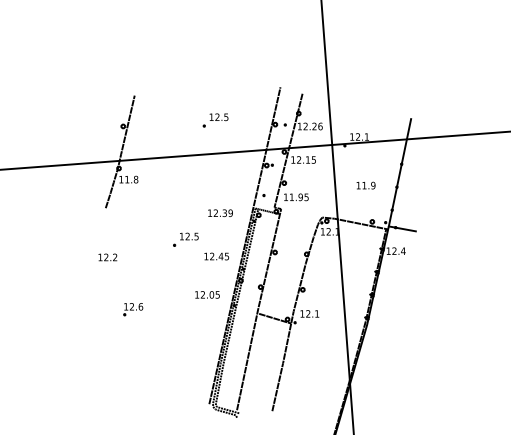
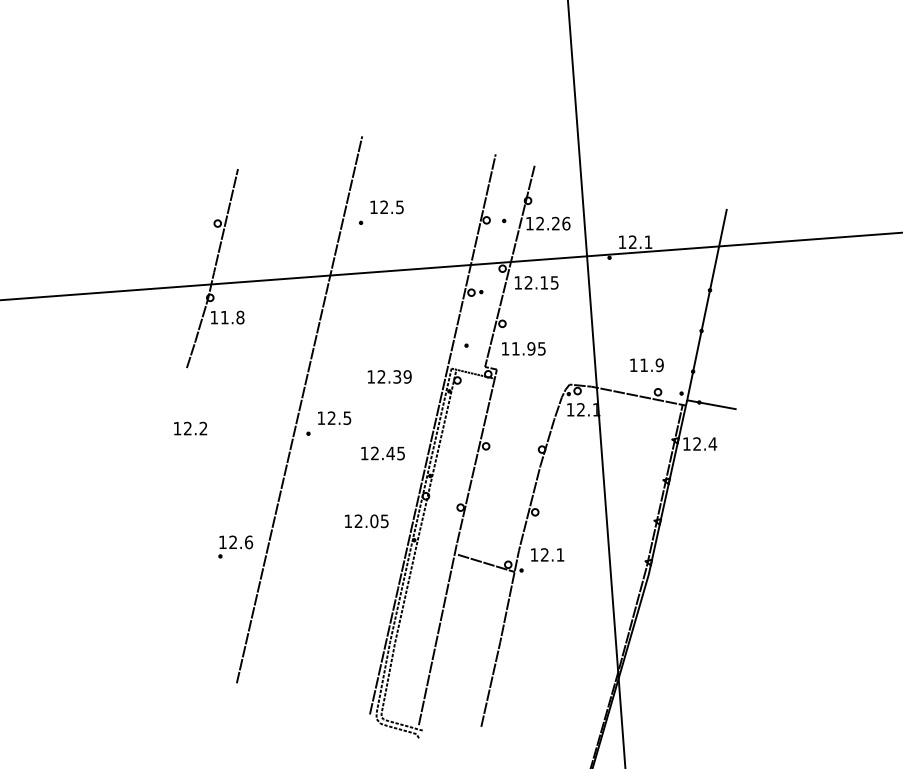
text: (365, 185) -> (645, 365), moved
line: (169, 231) -> (299, 409), added
text: (107, 257) -> (189, 428), moved

